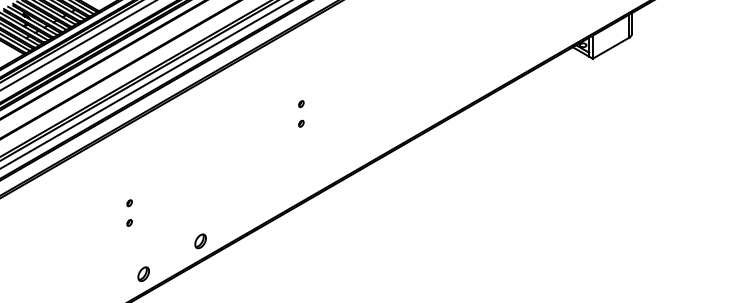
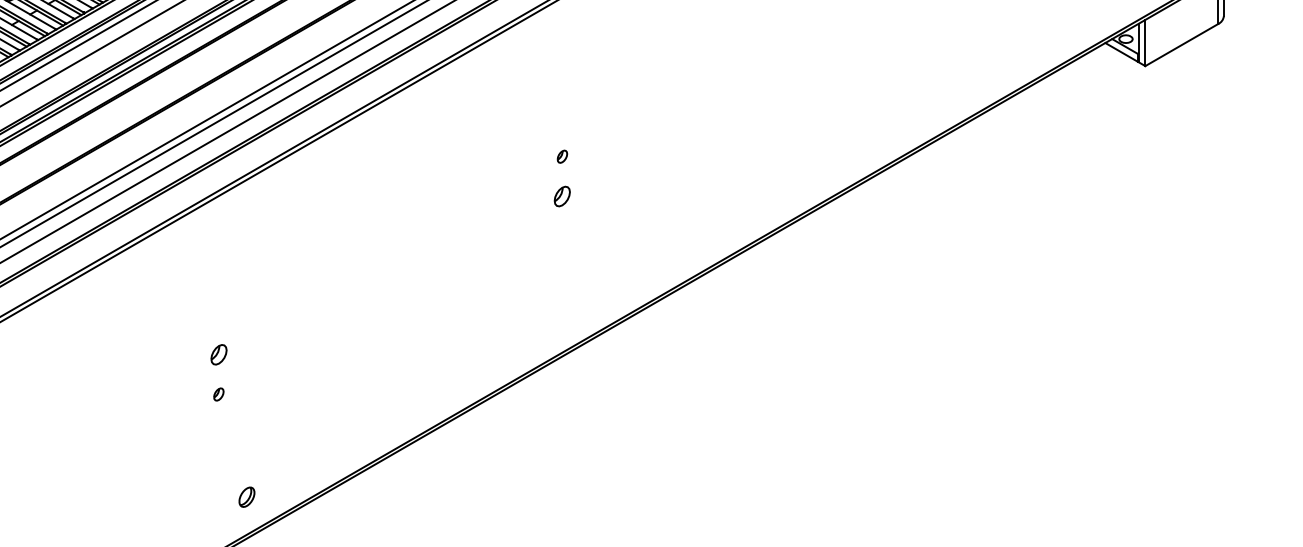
part: (301, 123) -> (562, 195), size x1.6
part: (129, 203) -> (218, 355), size x1.6
part: (200, 241) -> (360, 431), removed
part: (143, 274) -> (246, 497), size x0.7

